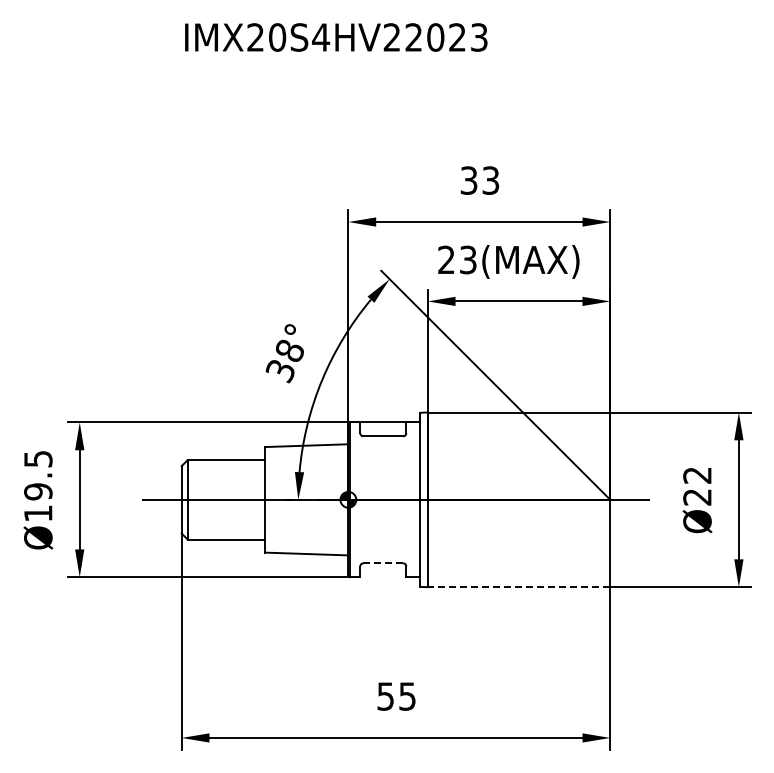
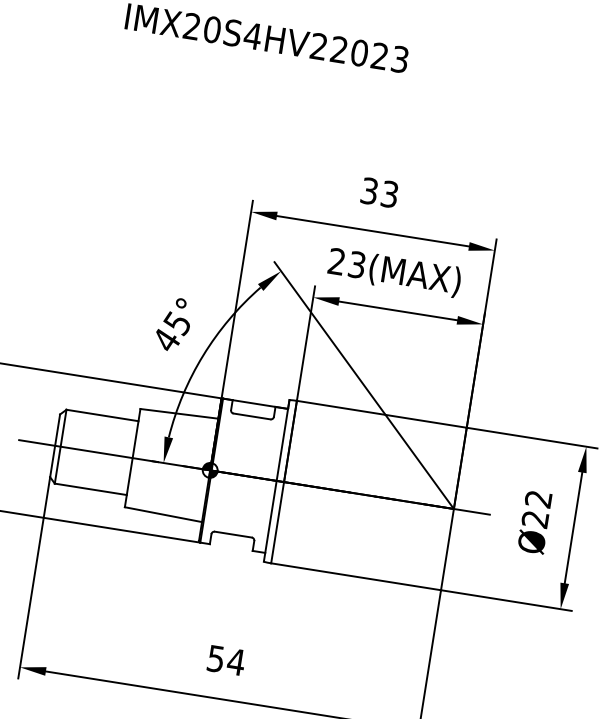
text: (284, 361) -> (171, 332), 38° -> 45°
line: (383, 563) -> (233, 534), dashed -> solid
line: (518, 587) -> (355, 577), dashed -> solid
text: (407, 696) -> (236, 662), 55 -> 54

